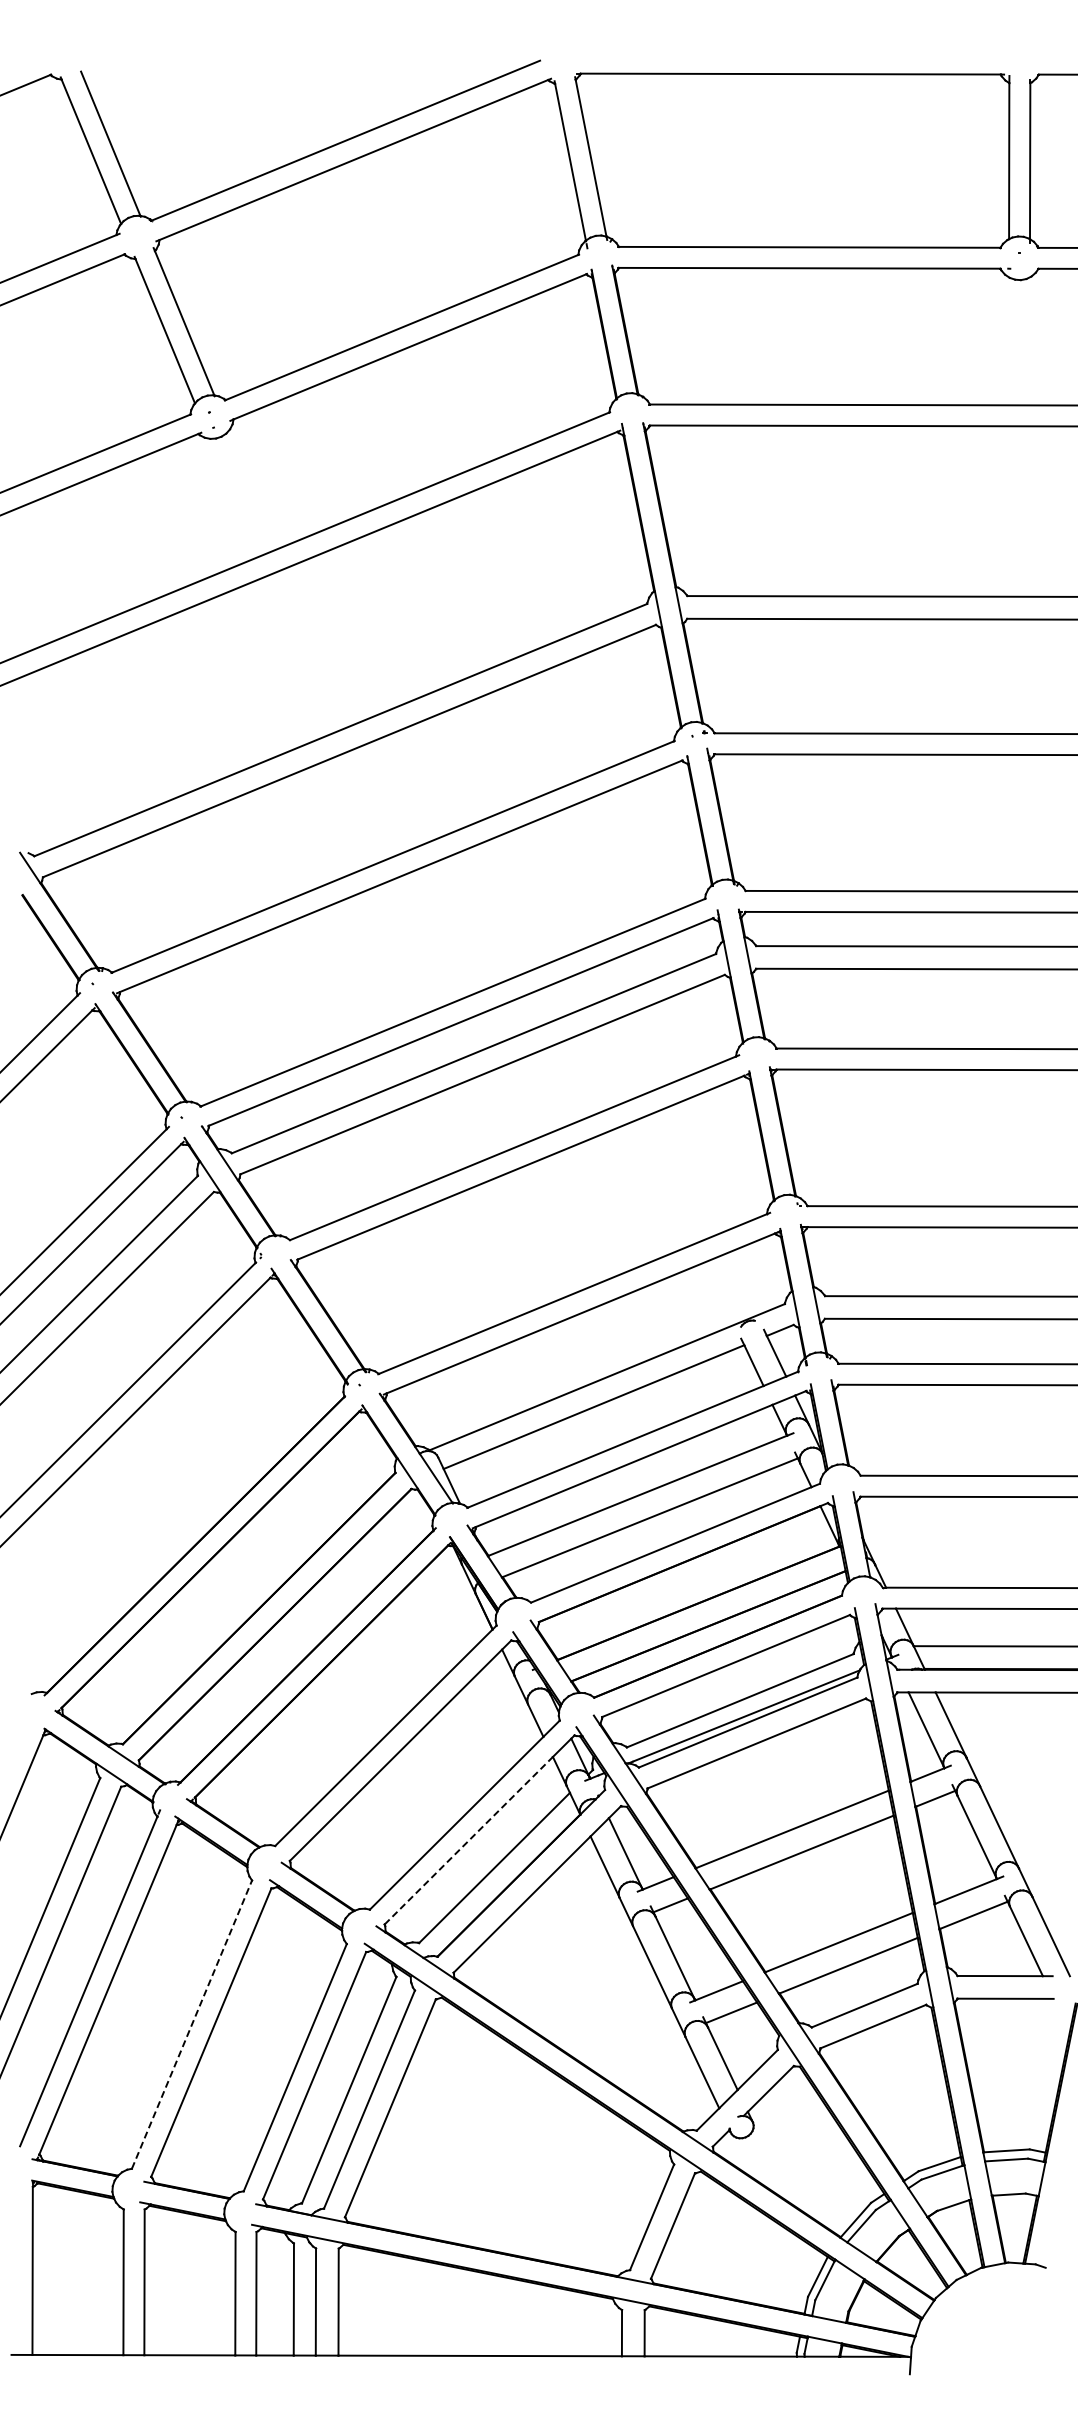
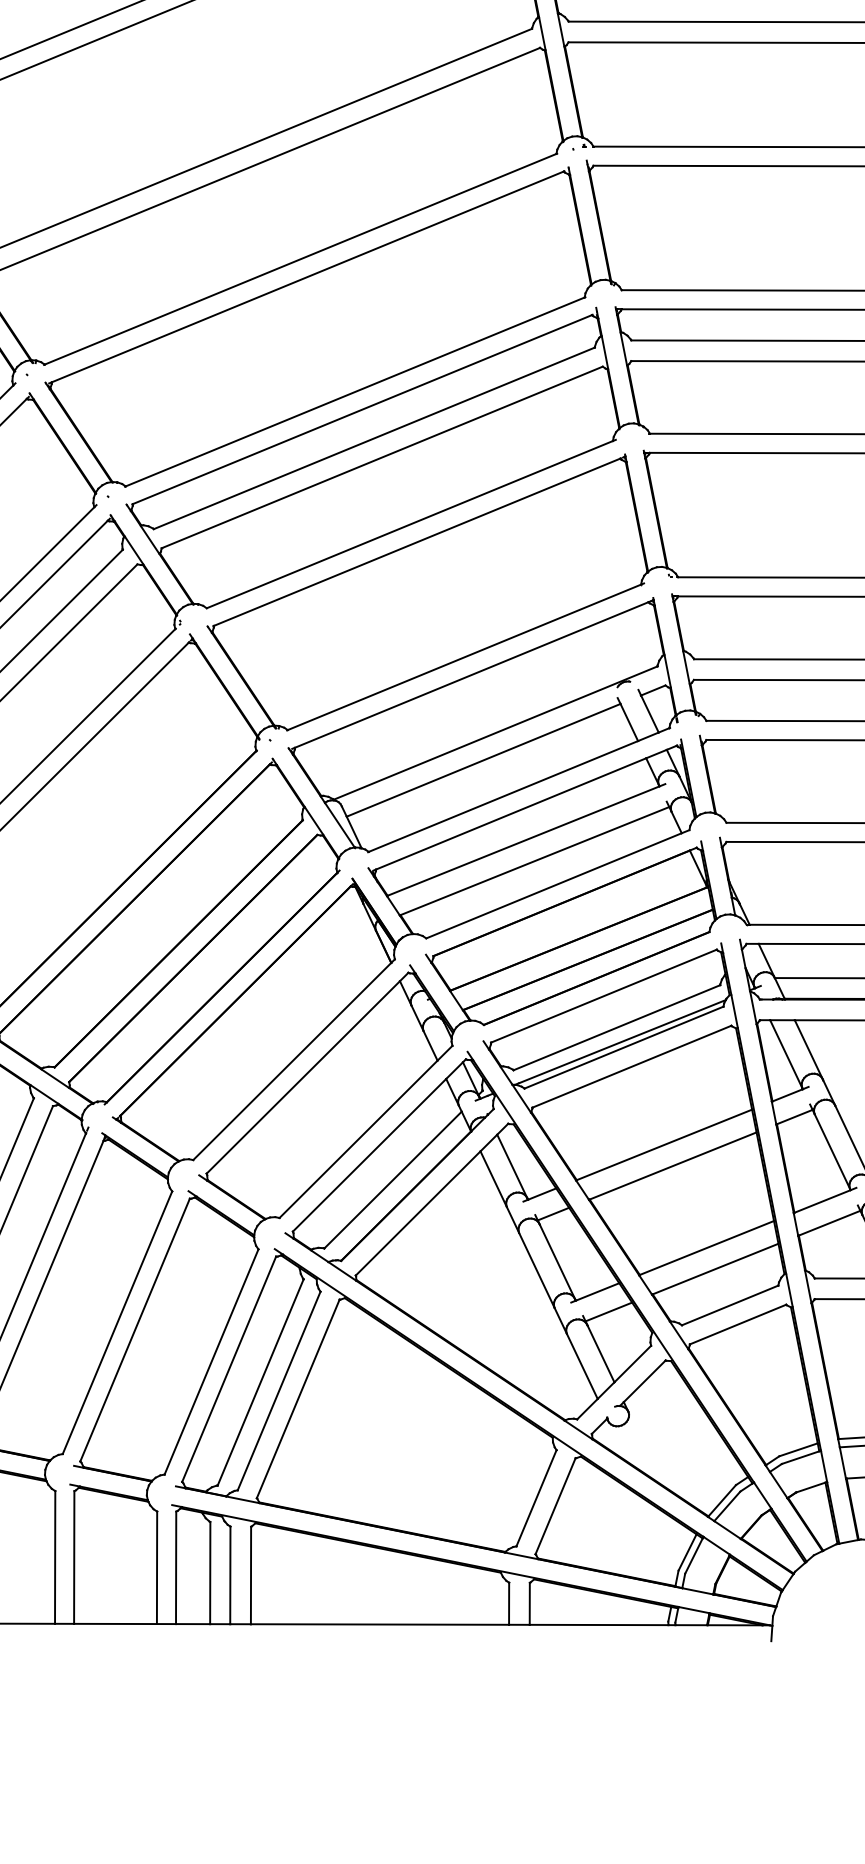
line: (468, 1840) -> (369, 1155), dashed -> solid
line: (192, 2024) -> (117, 1322), dashed -> solid

